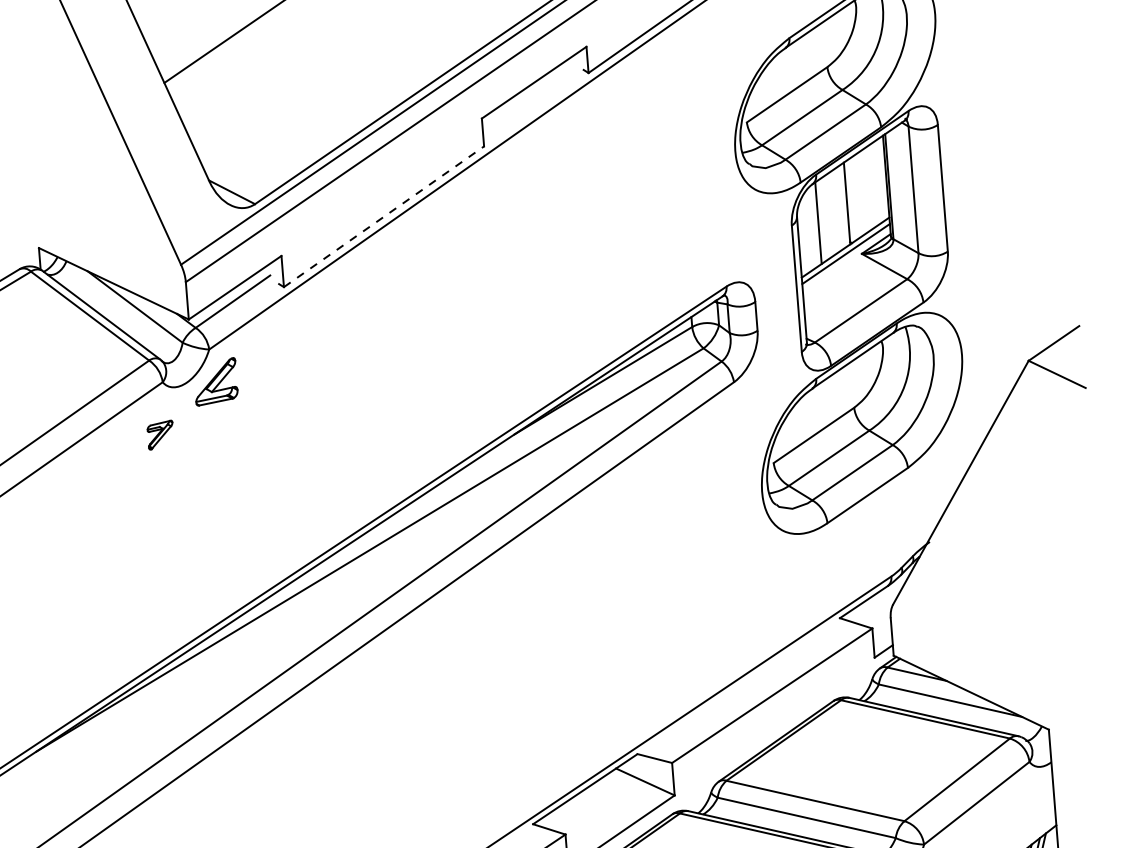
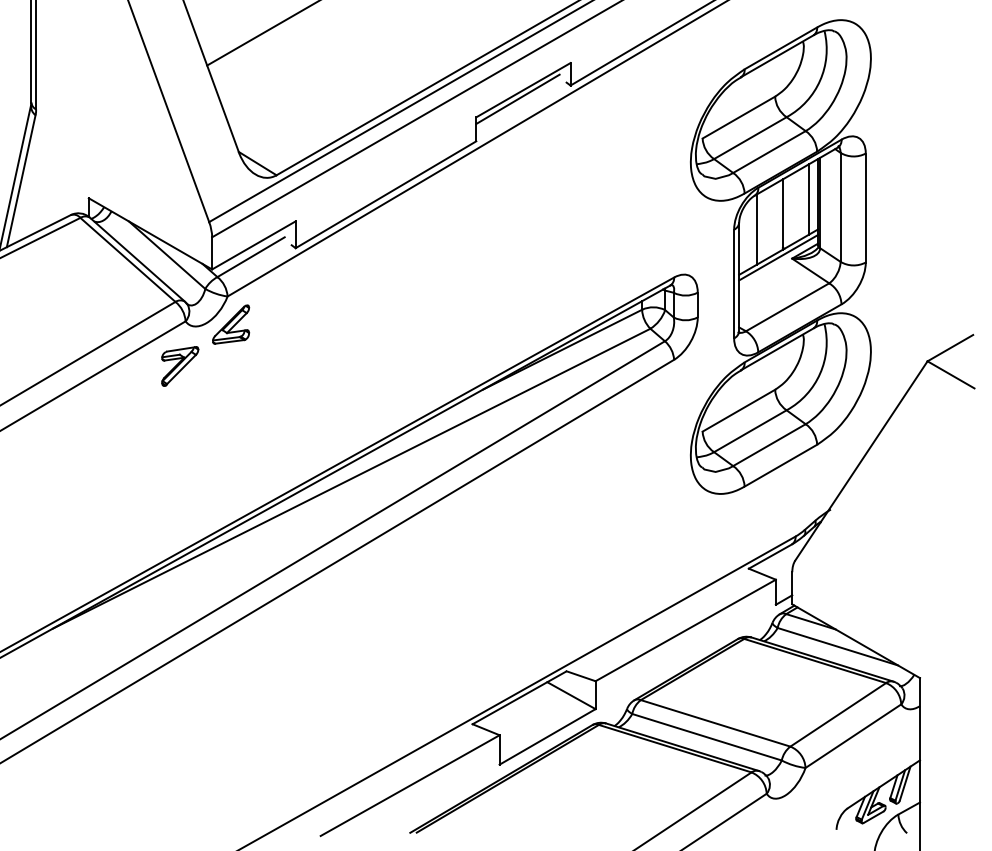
line: (528, 92) -> (517, 98), added
line: (875, 183) -> (808, 199), added
line: (384, 216) -> (386, 194), dashed -> solid
part: (160, 435) -> (180, 366), size x1.67

